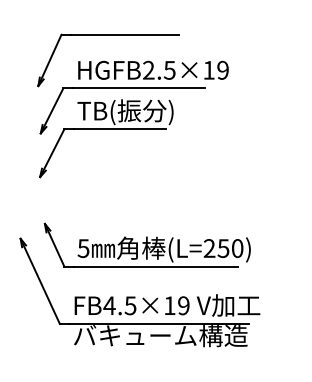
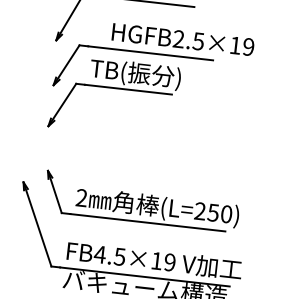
text: (153, 69) -> (183, 38), moved
text: (83, 248) -> (81, 198), 5 -> 2

